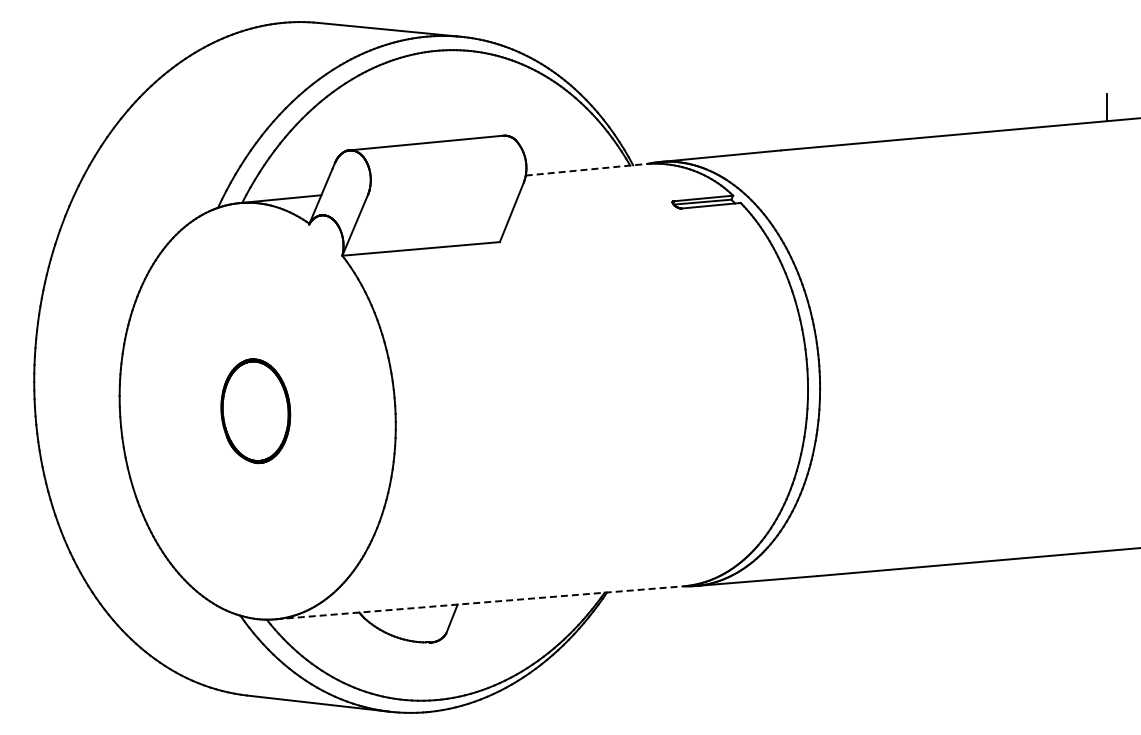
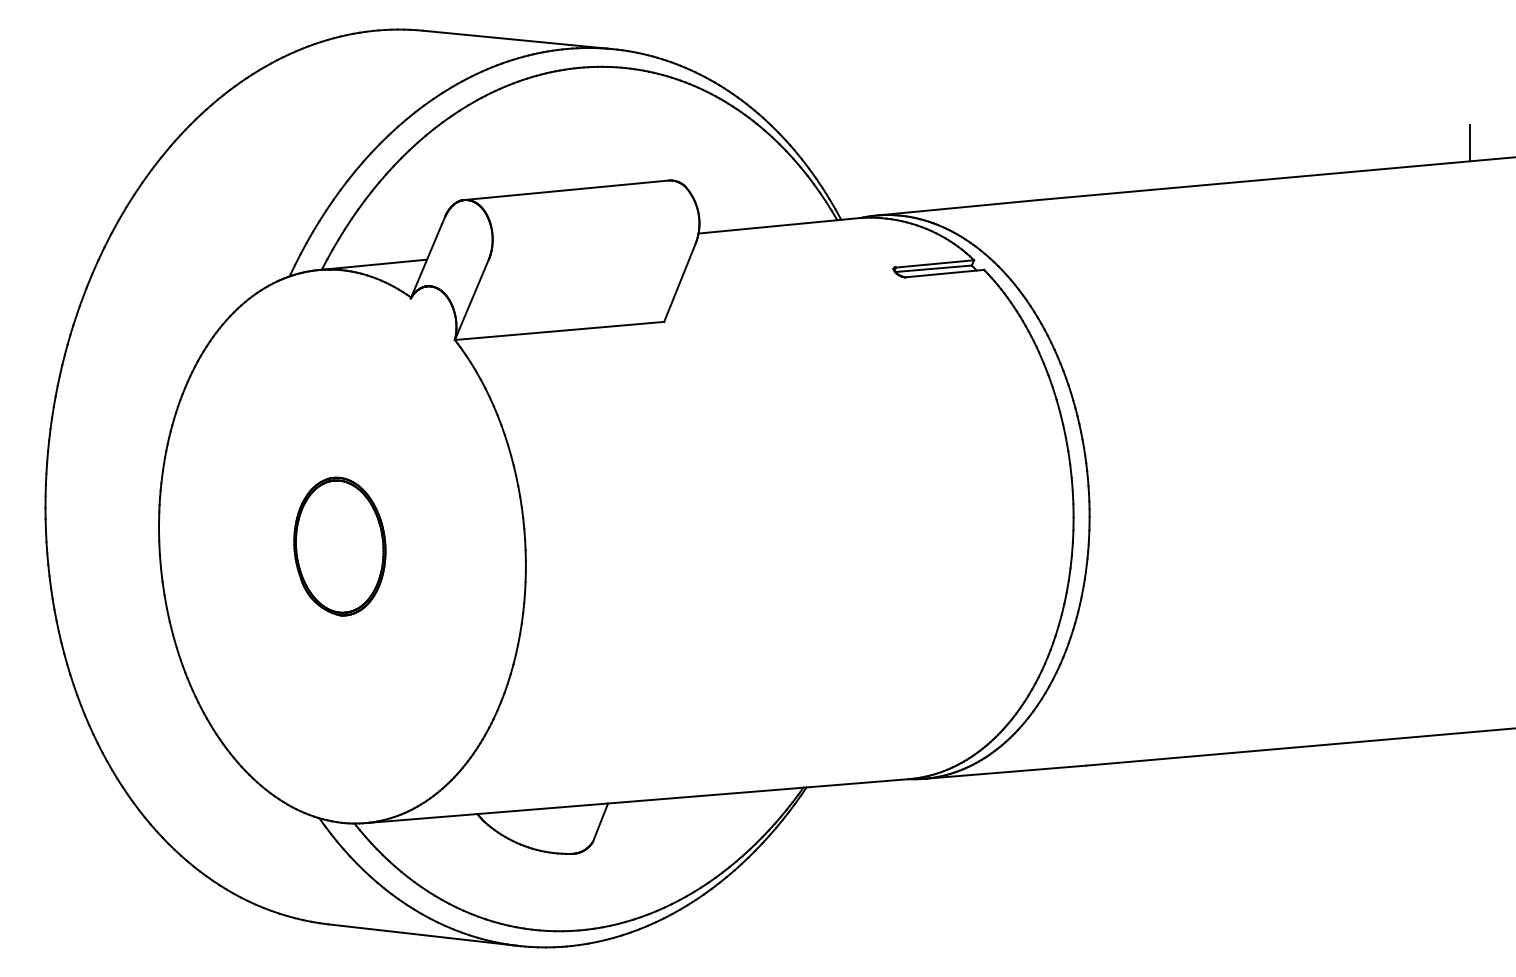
line: (587, 169) -> (780, 225), dashed -> solid
line: (479, 602) -> (637, 800), dashed -> solid

